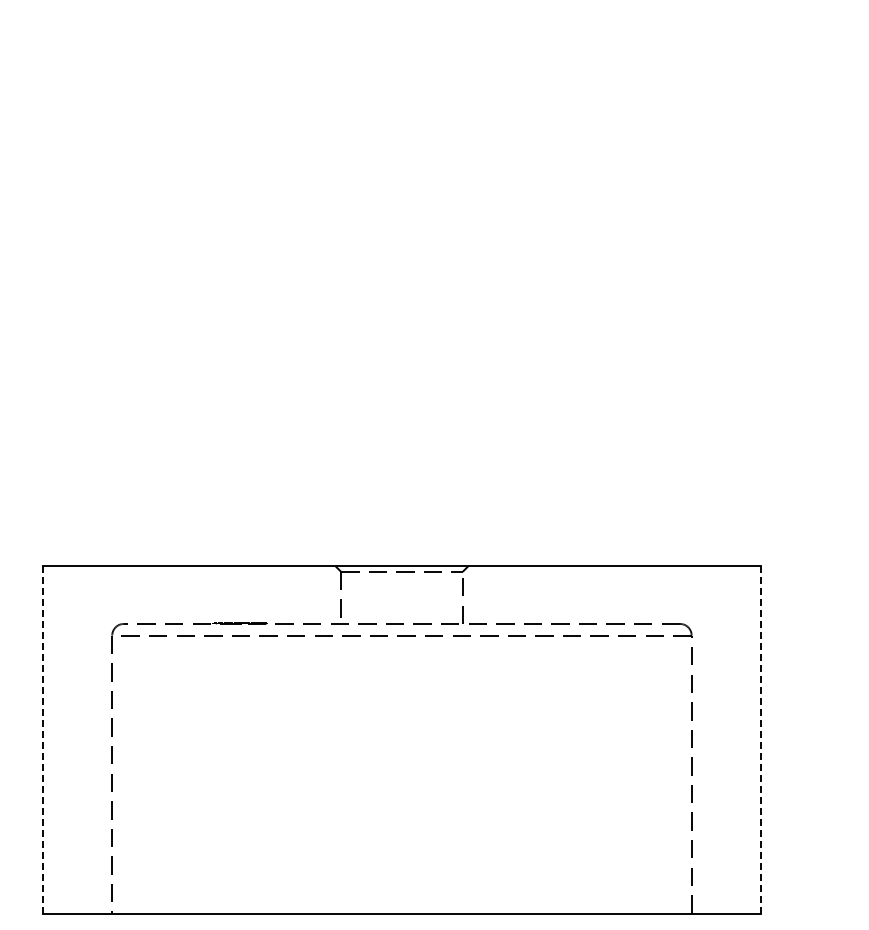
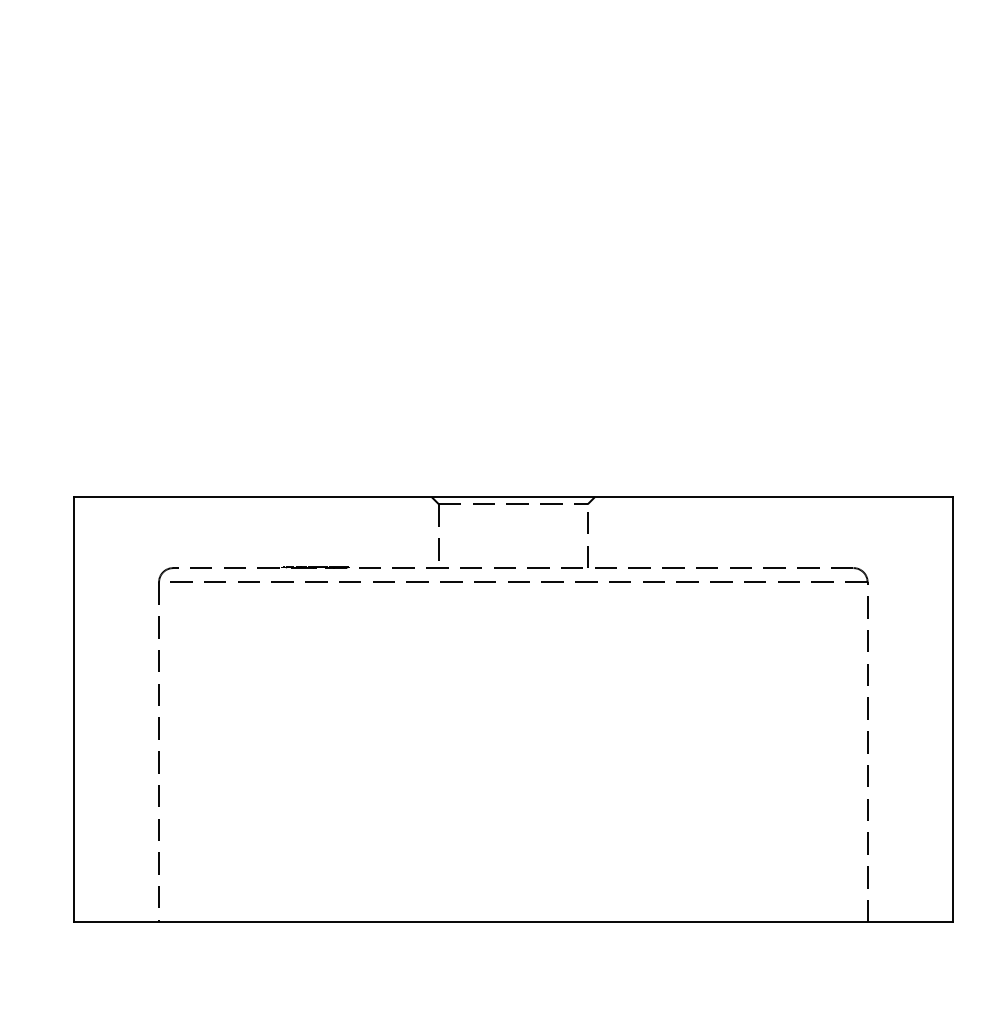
line: (42, 739) -> (73, 709), dashed -> solid
line: (761, 739) -> (953, 709), dashed -> solid

